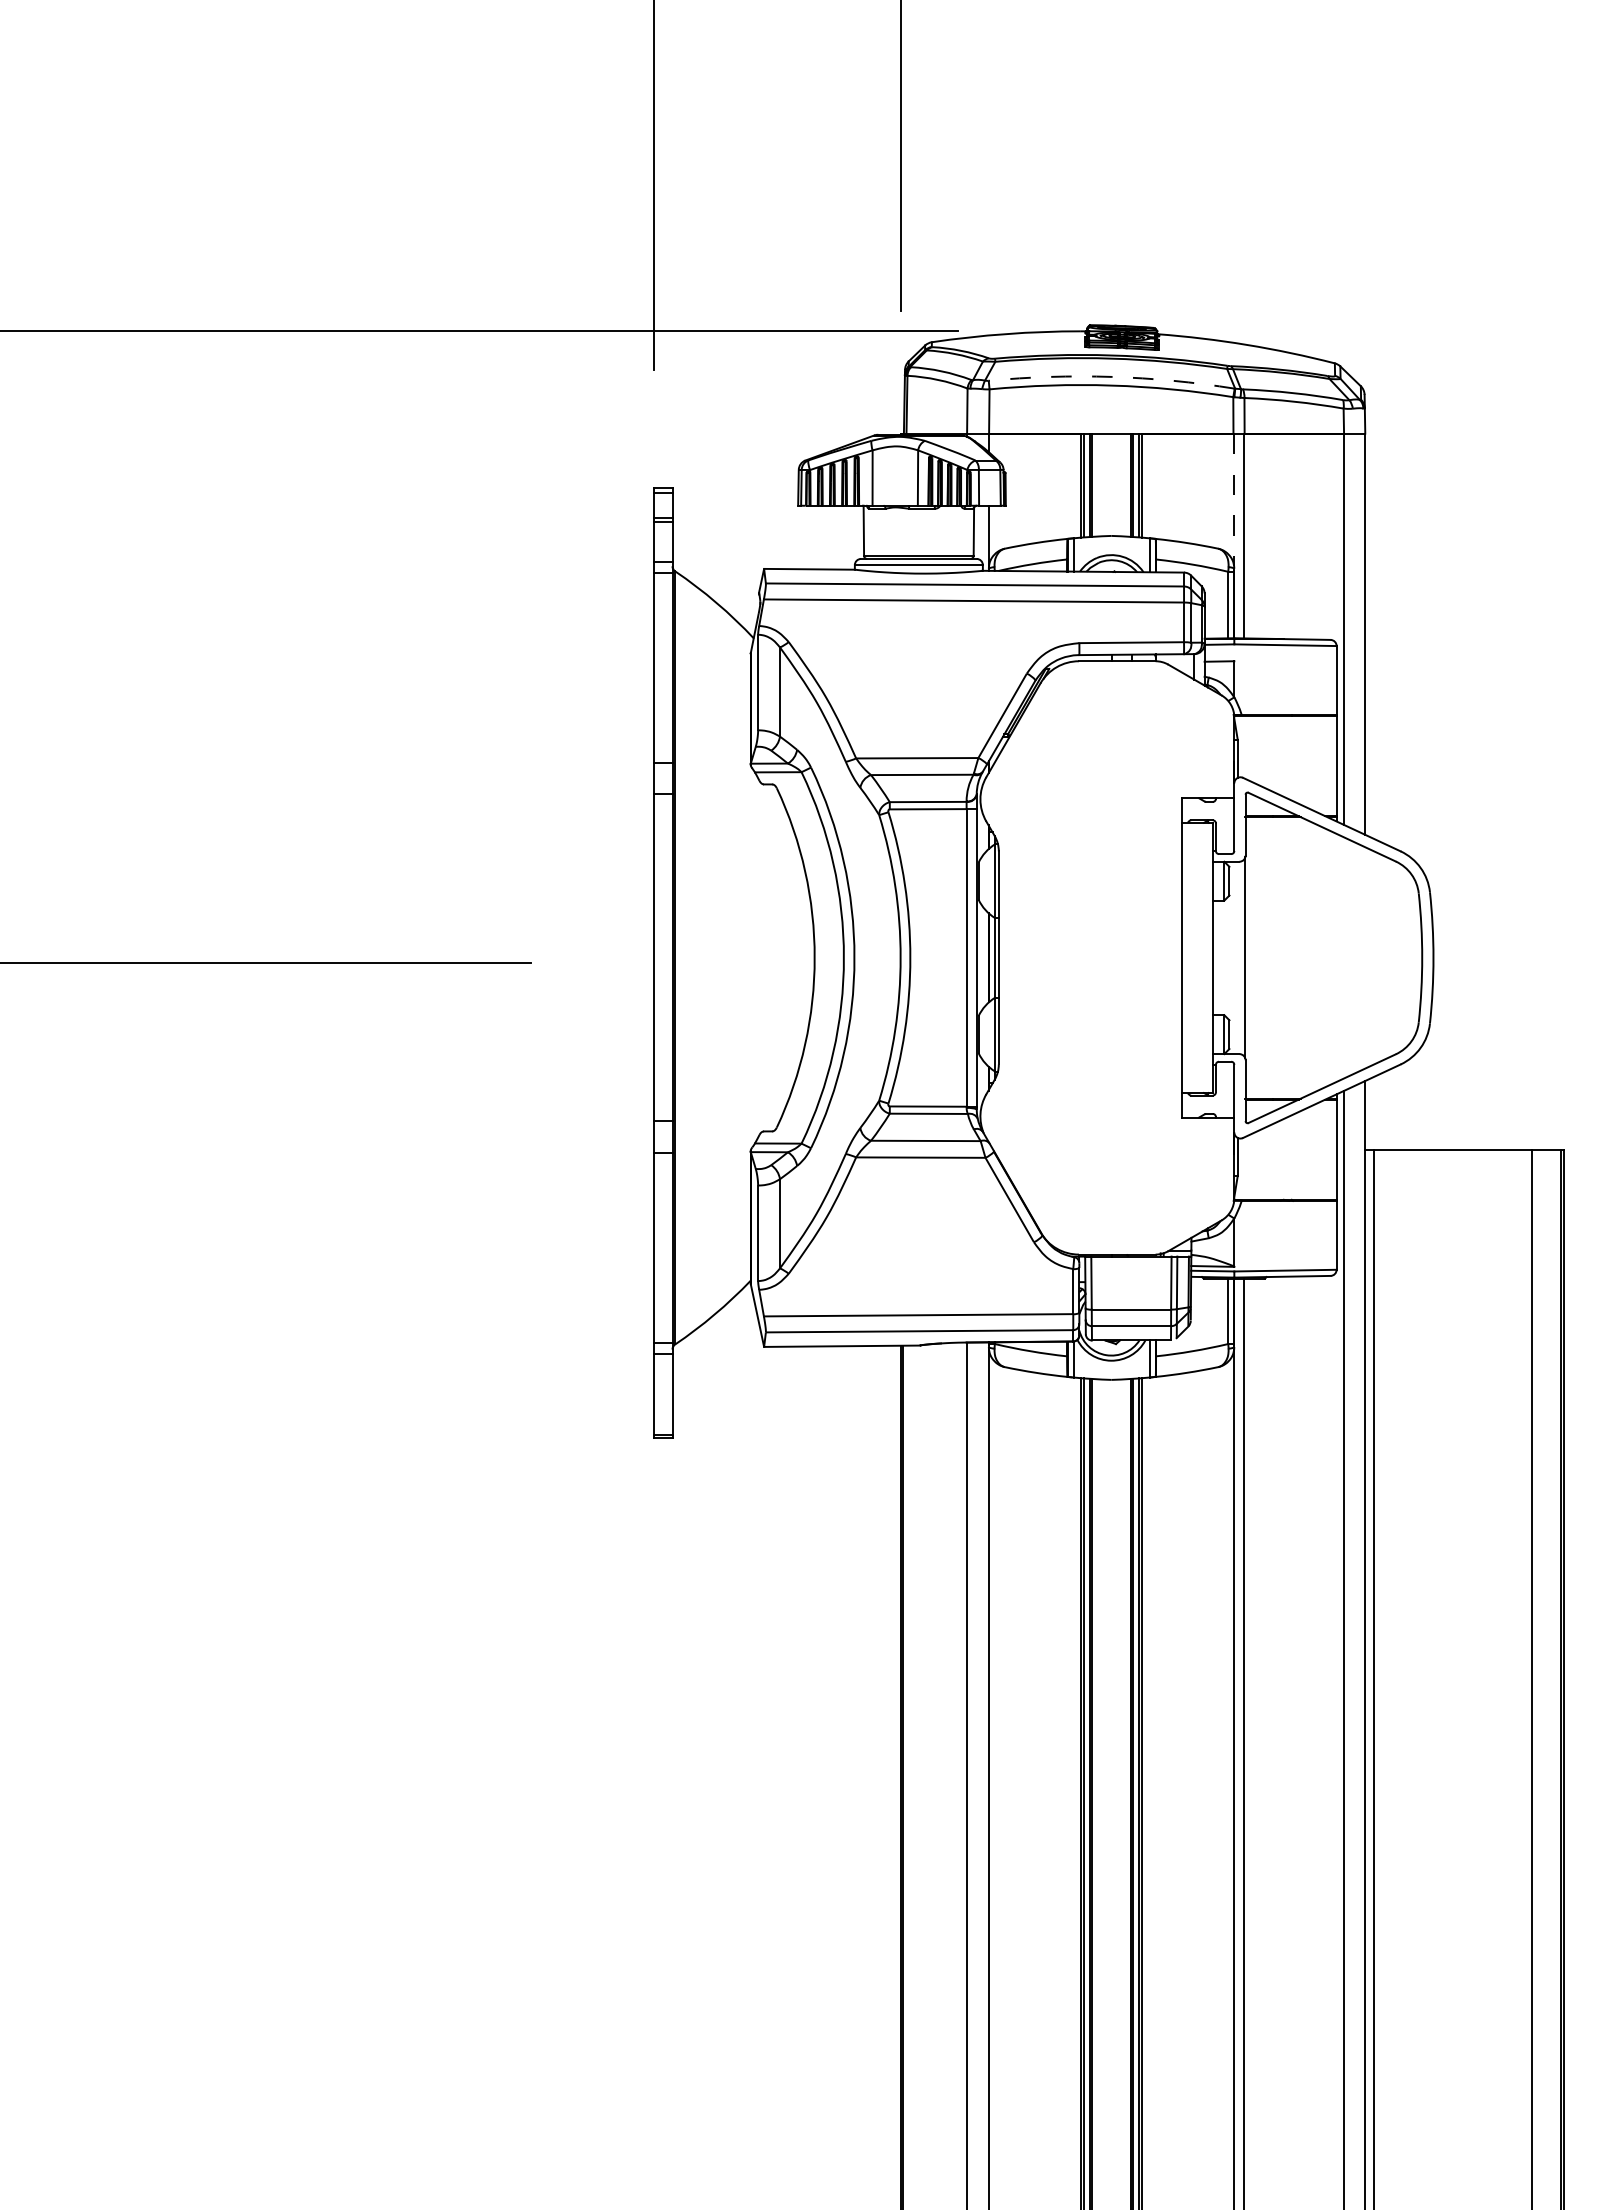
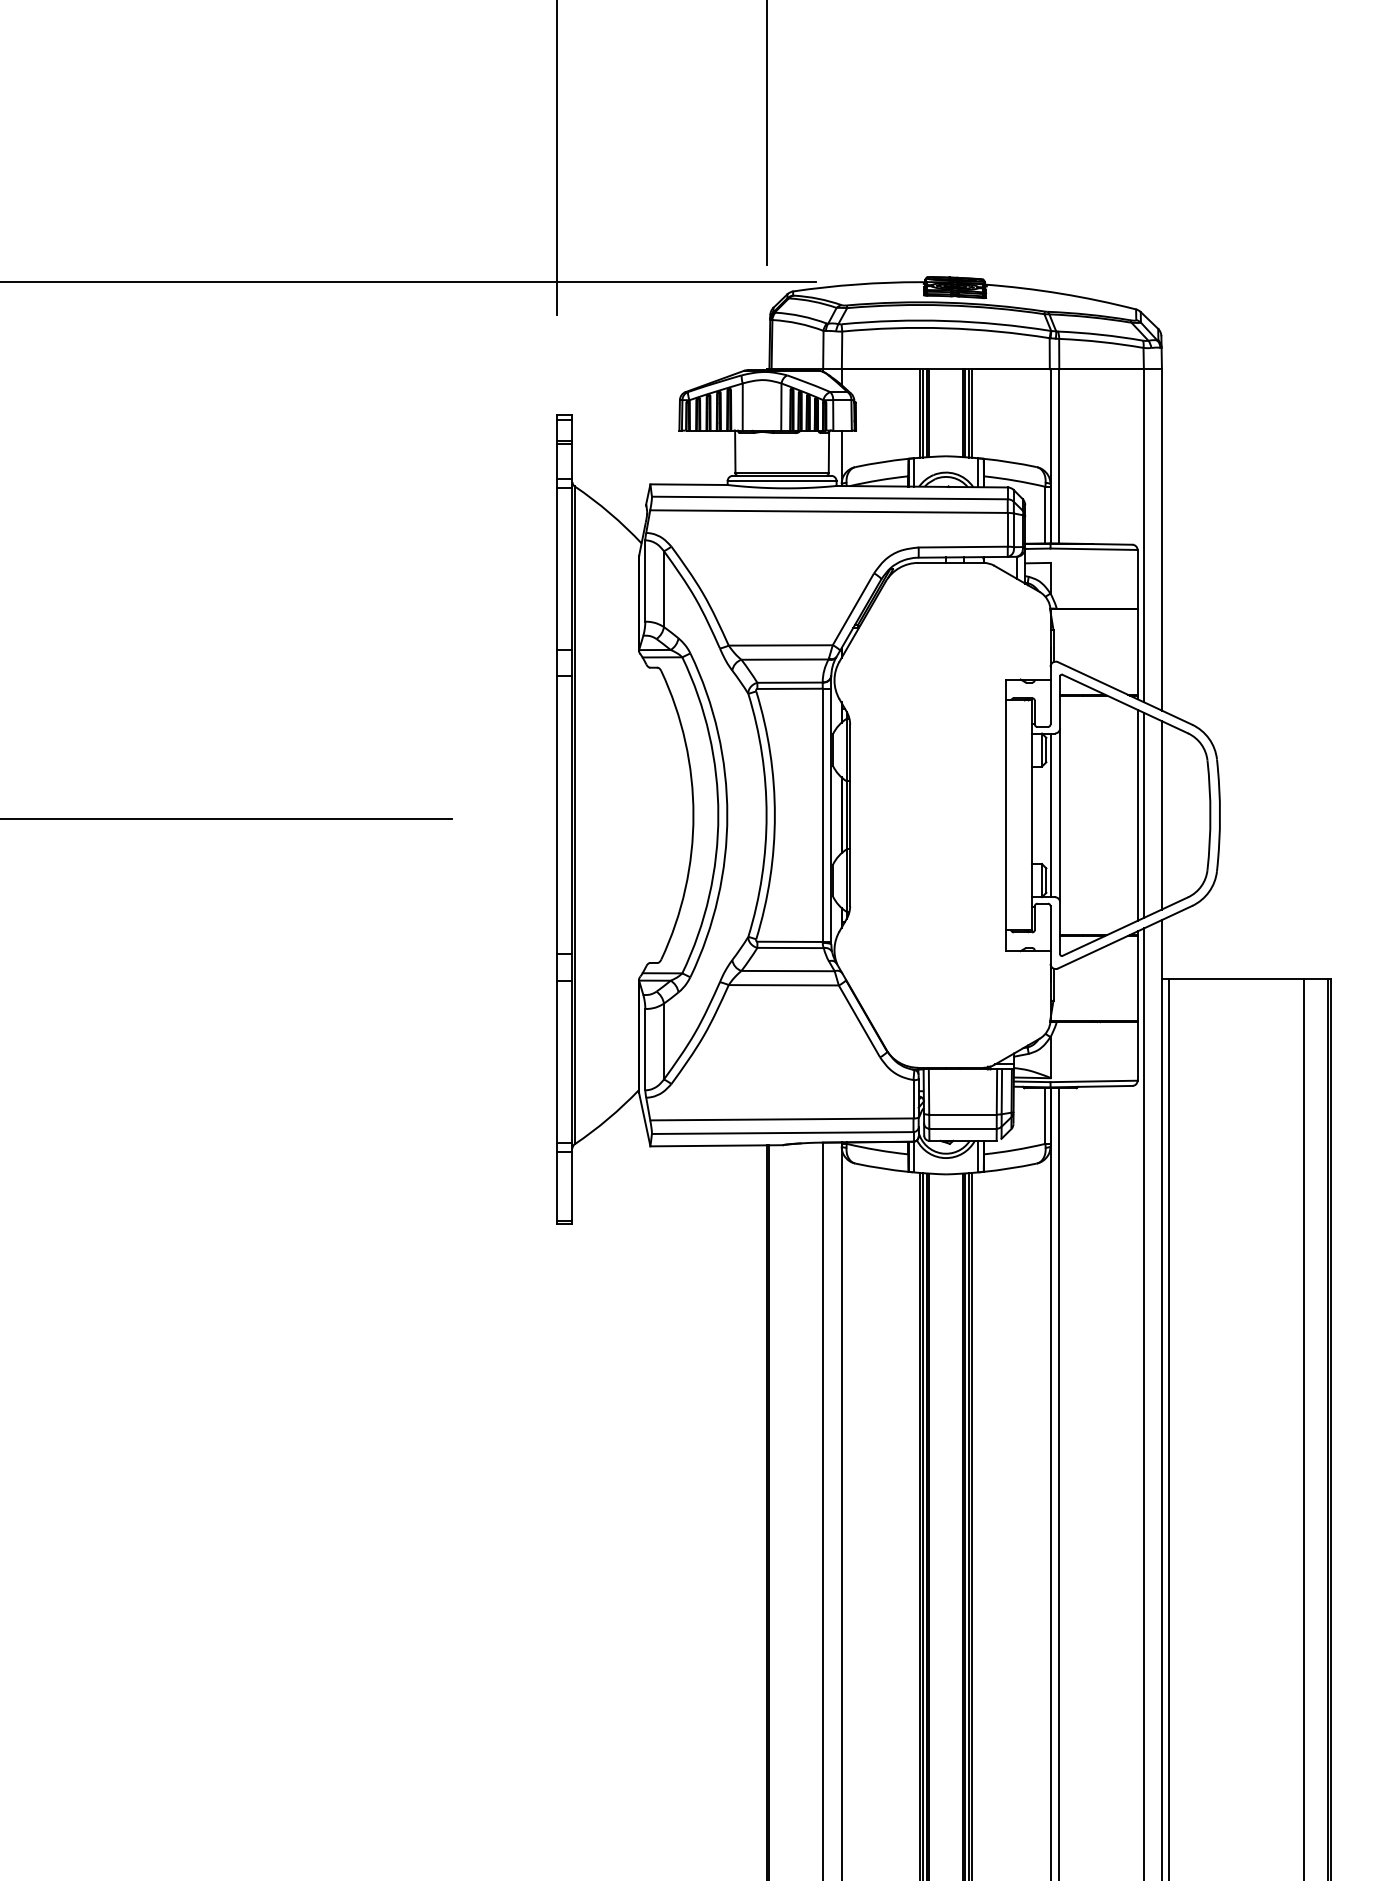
arc: (1111, 376) -> (946, 320), dashed -> solid
line: (1234, 500) -> (1050, 426), dashed -> solid
line: (1234, 957) -> (1050, 814), added
line: (1336, 957) -> (1137, 814), added
line: (1344, 957) -> (1144, 814), added
line: (1365, 957) -> (1162, 814), added

